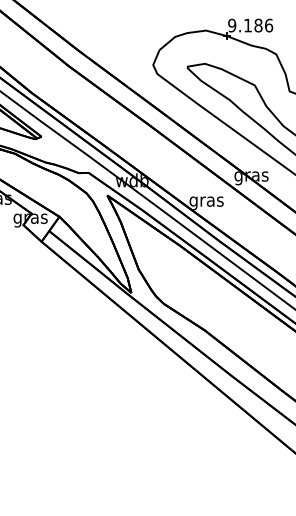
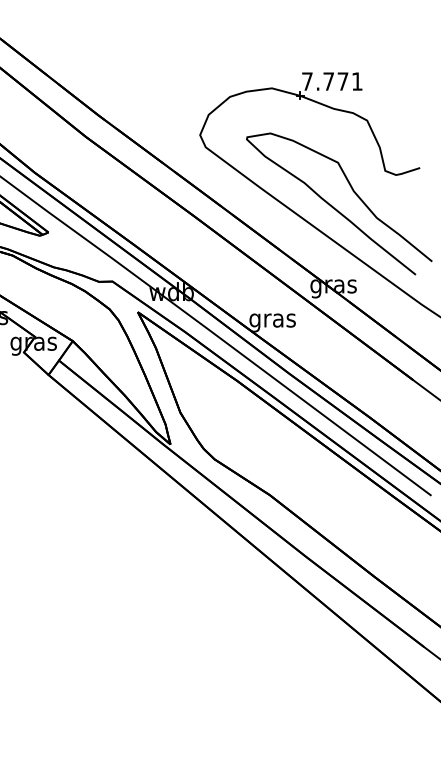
text: (249, 25) -> (331, 81), 9.186 -> 7.771

